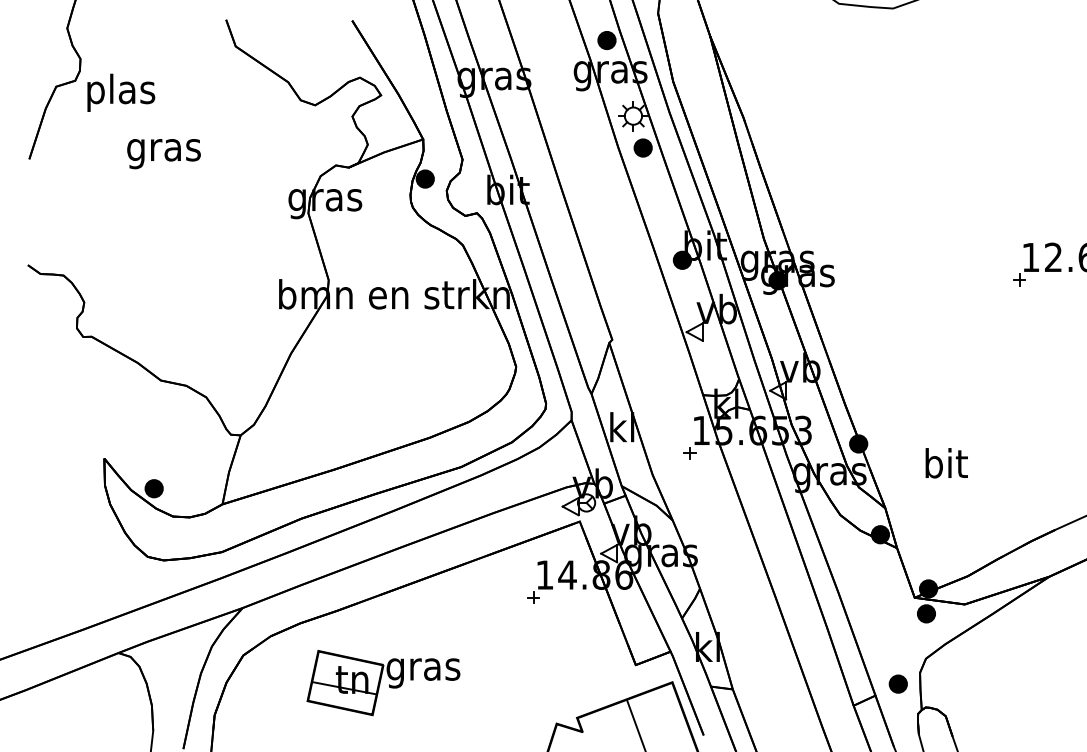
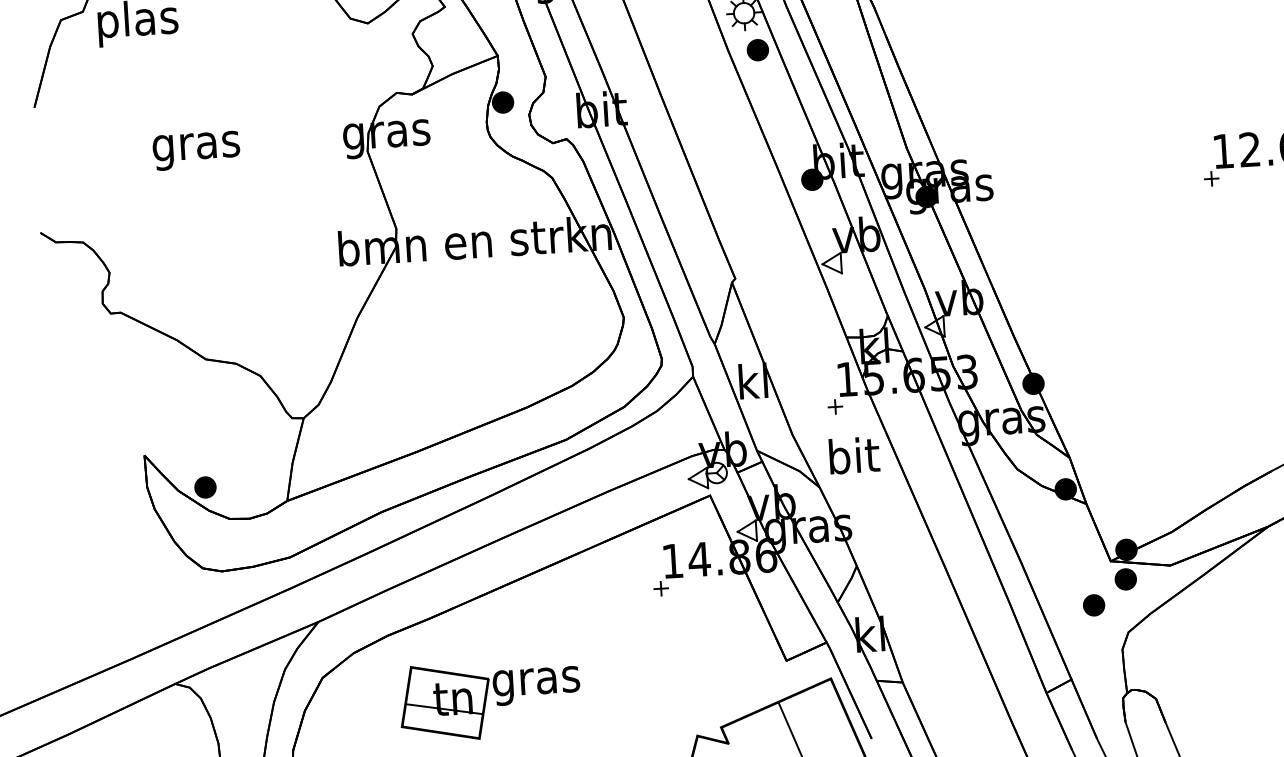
text: (163, 154) -> (195, 151), moved
text: (946, 463) -> (854, 455), moved
part: (897, 683) -> (1093, 604), moved

